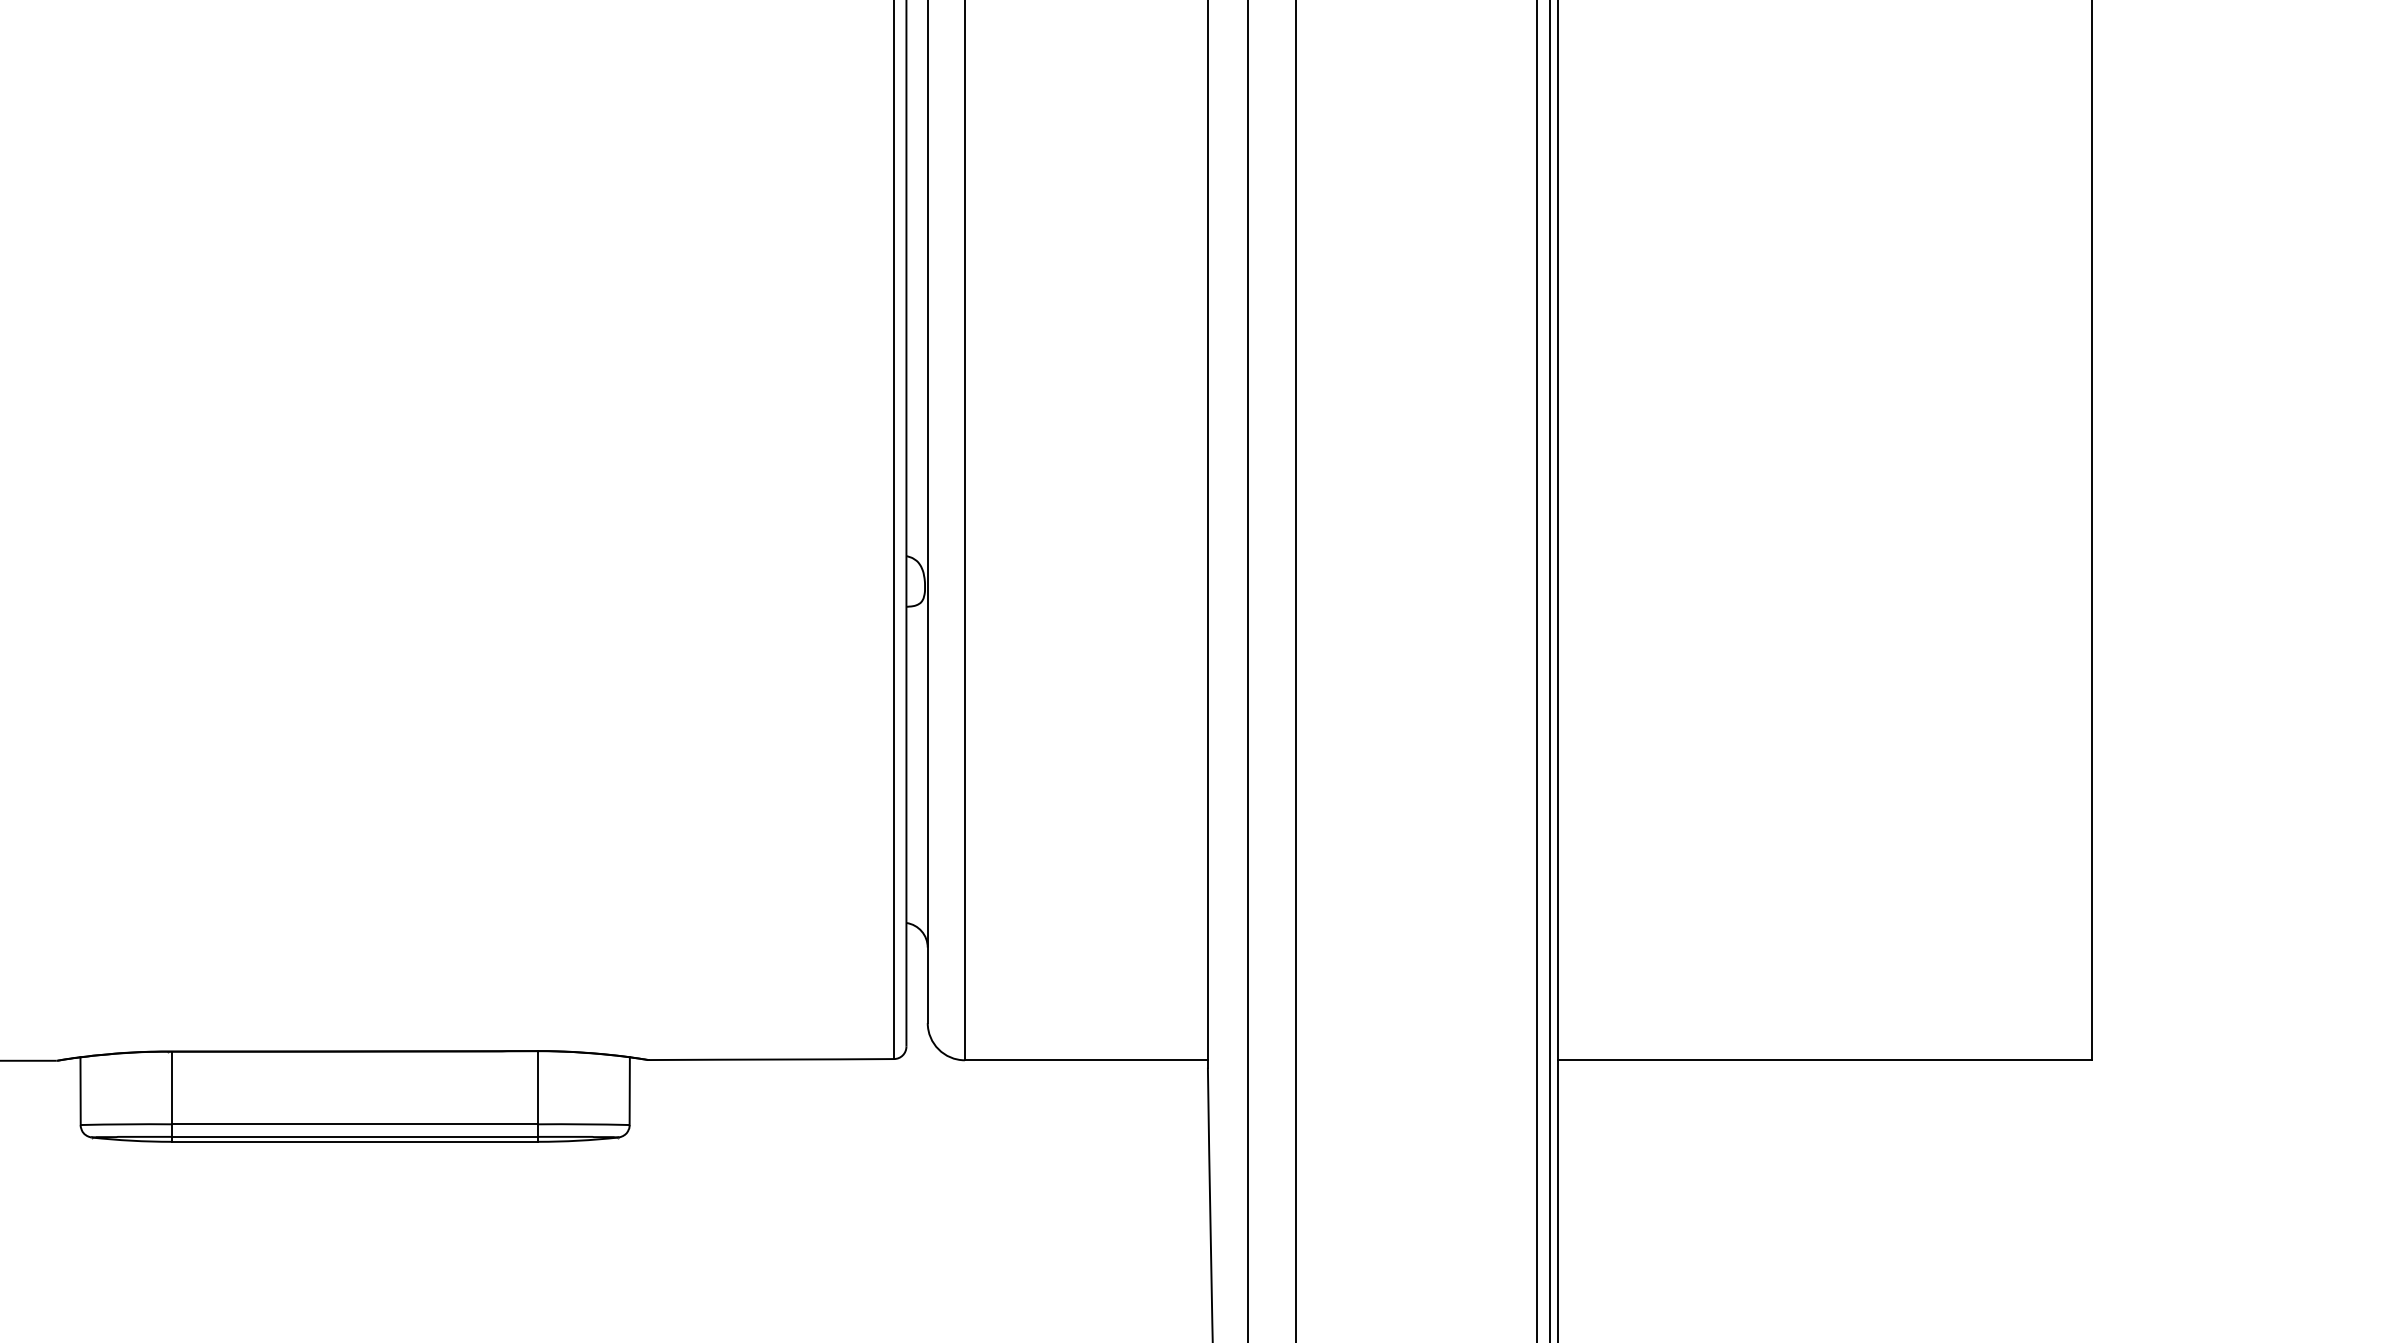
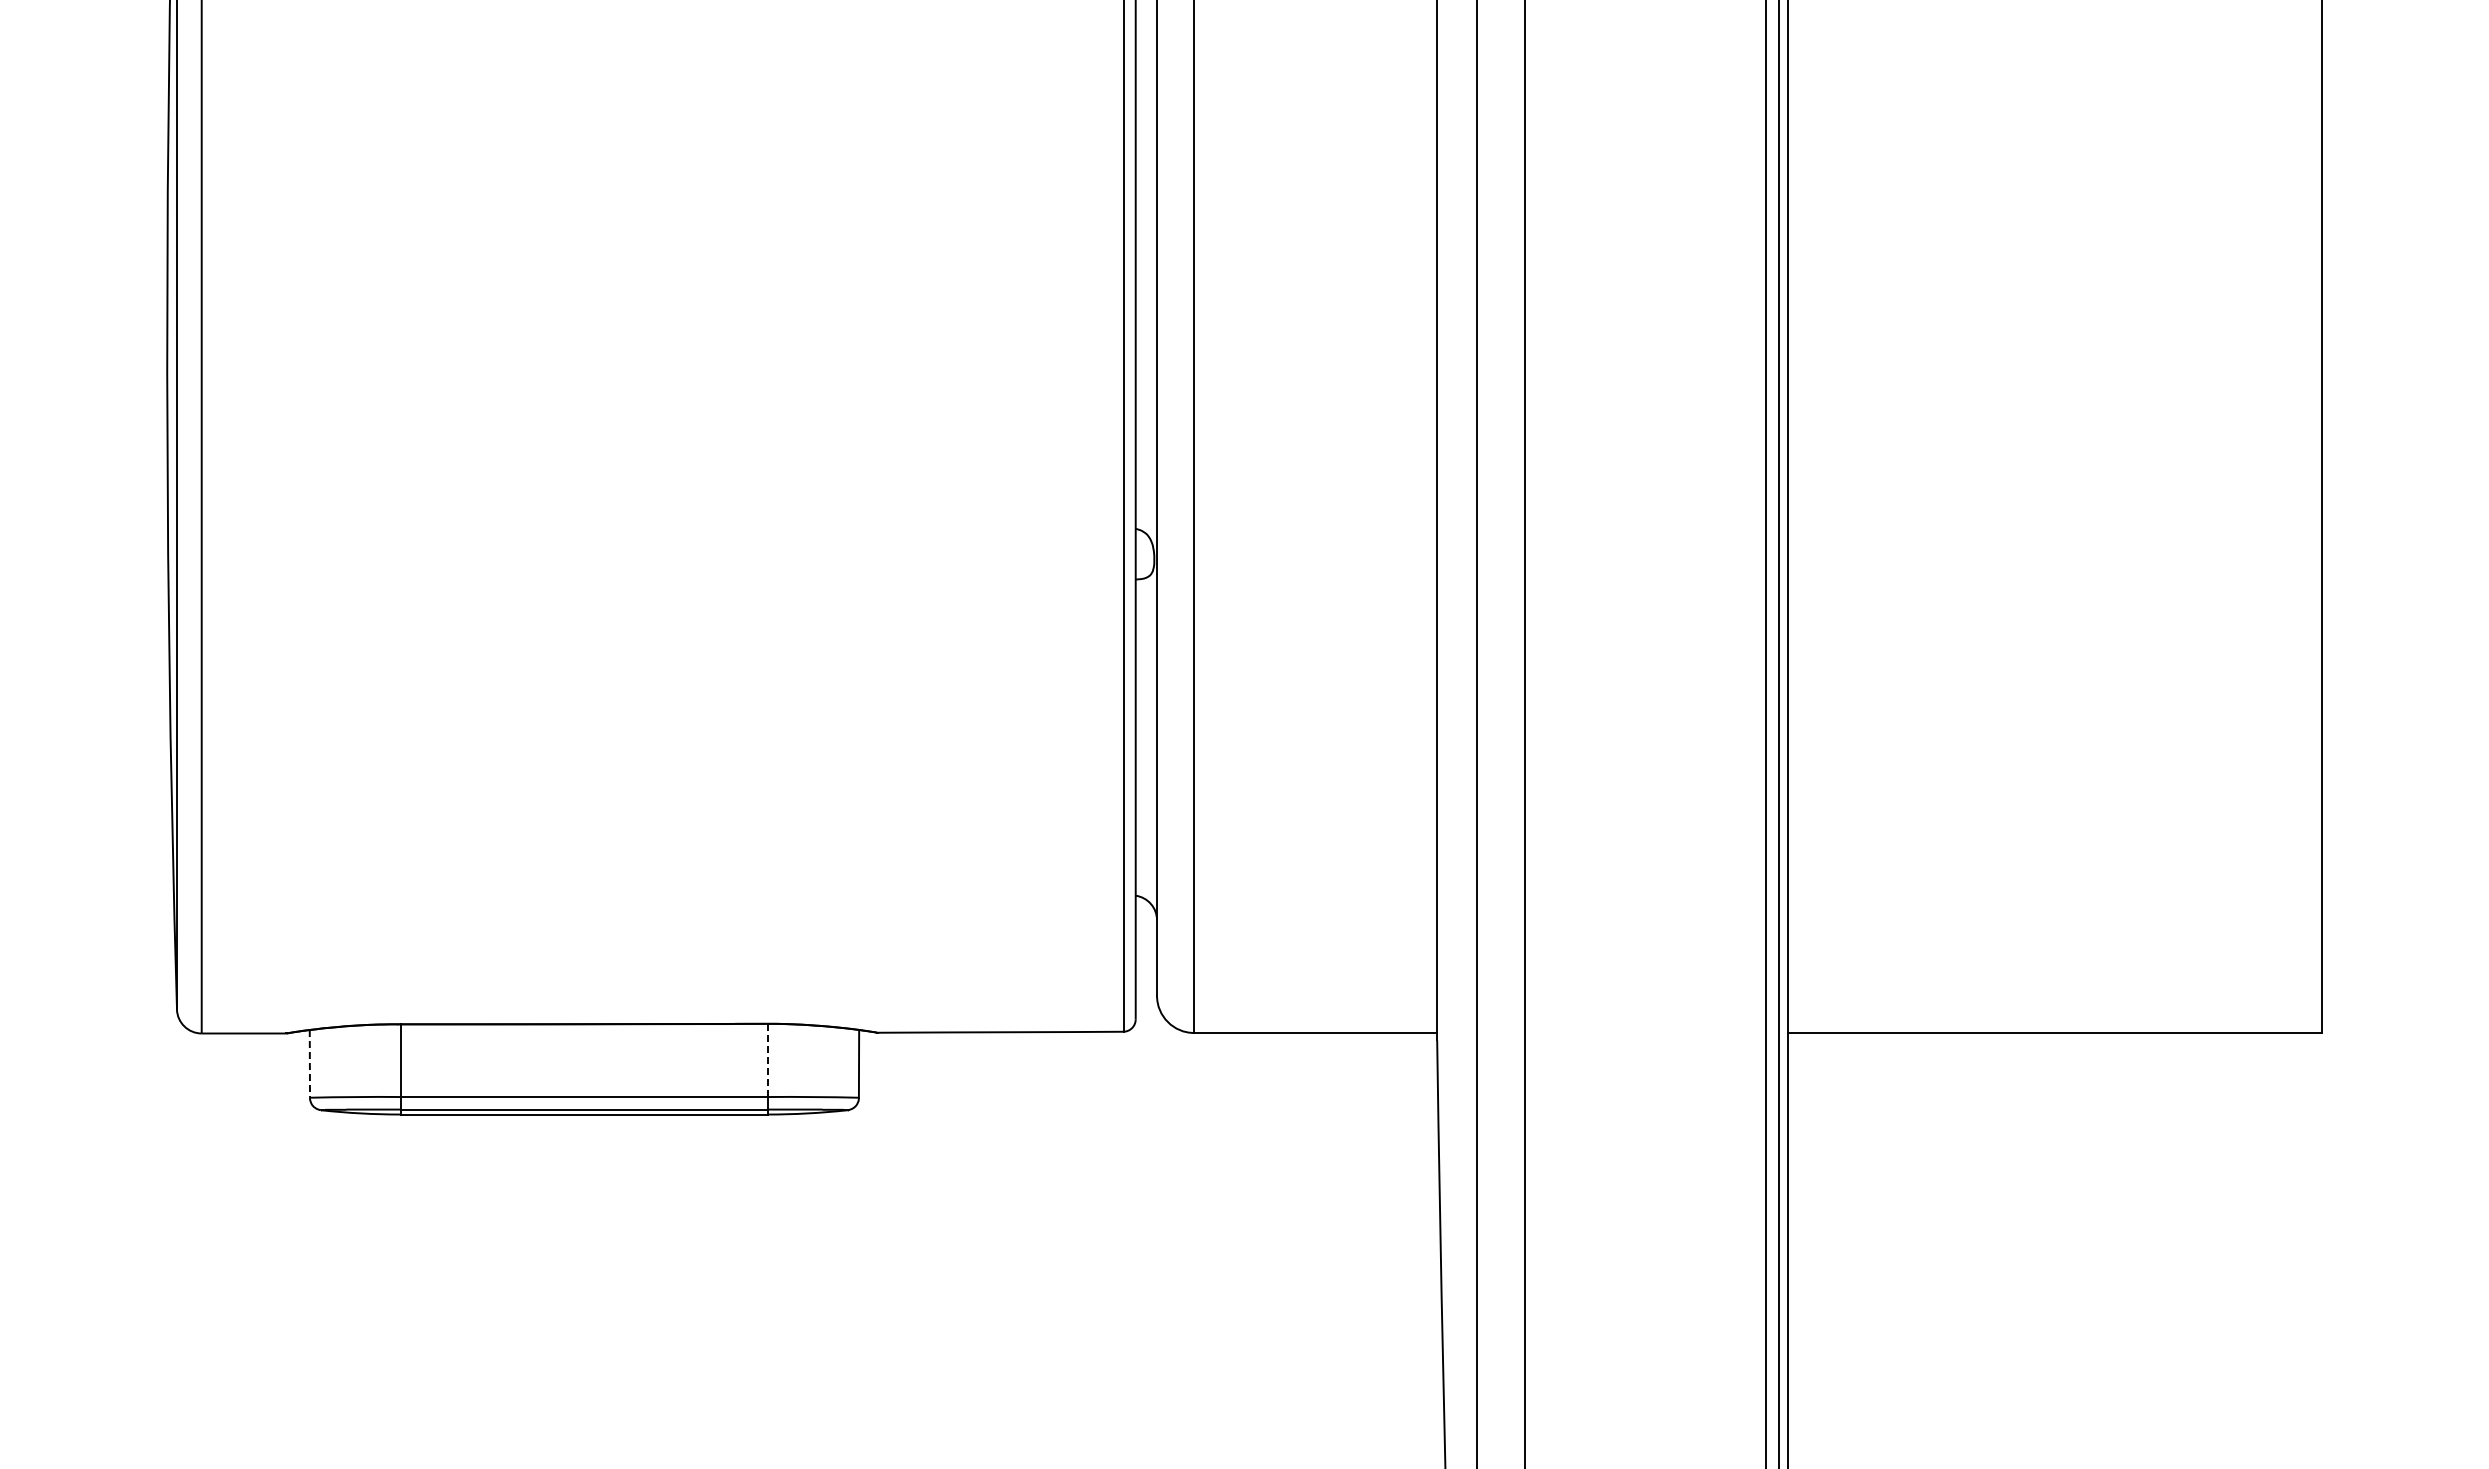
line: (538, 1087) -> (767, 1060), solid -> dashed
line: (80, 1090) -> (309, 1063), solid -> dashed

